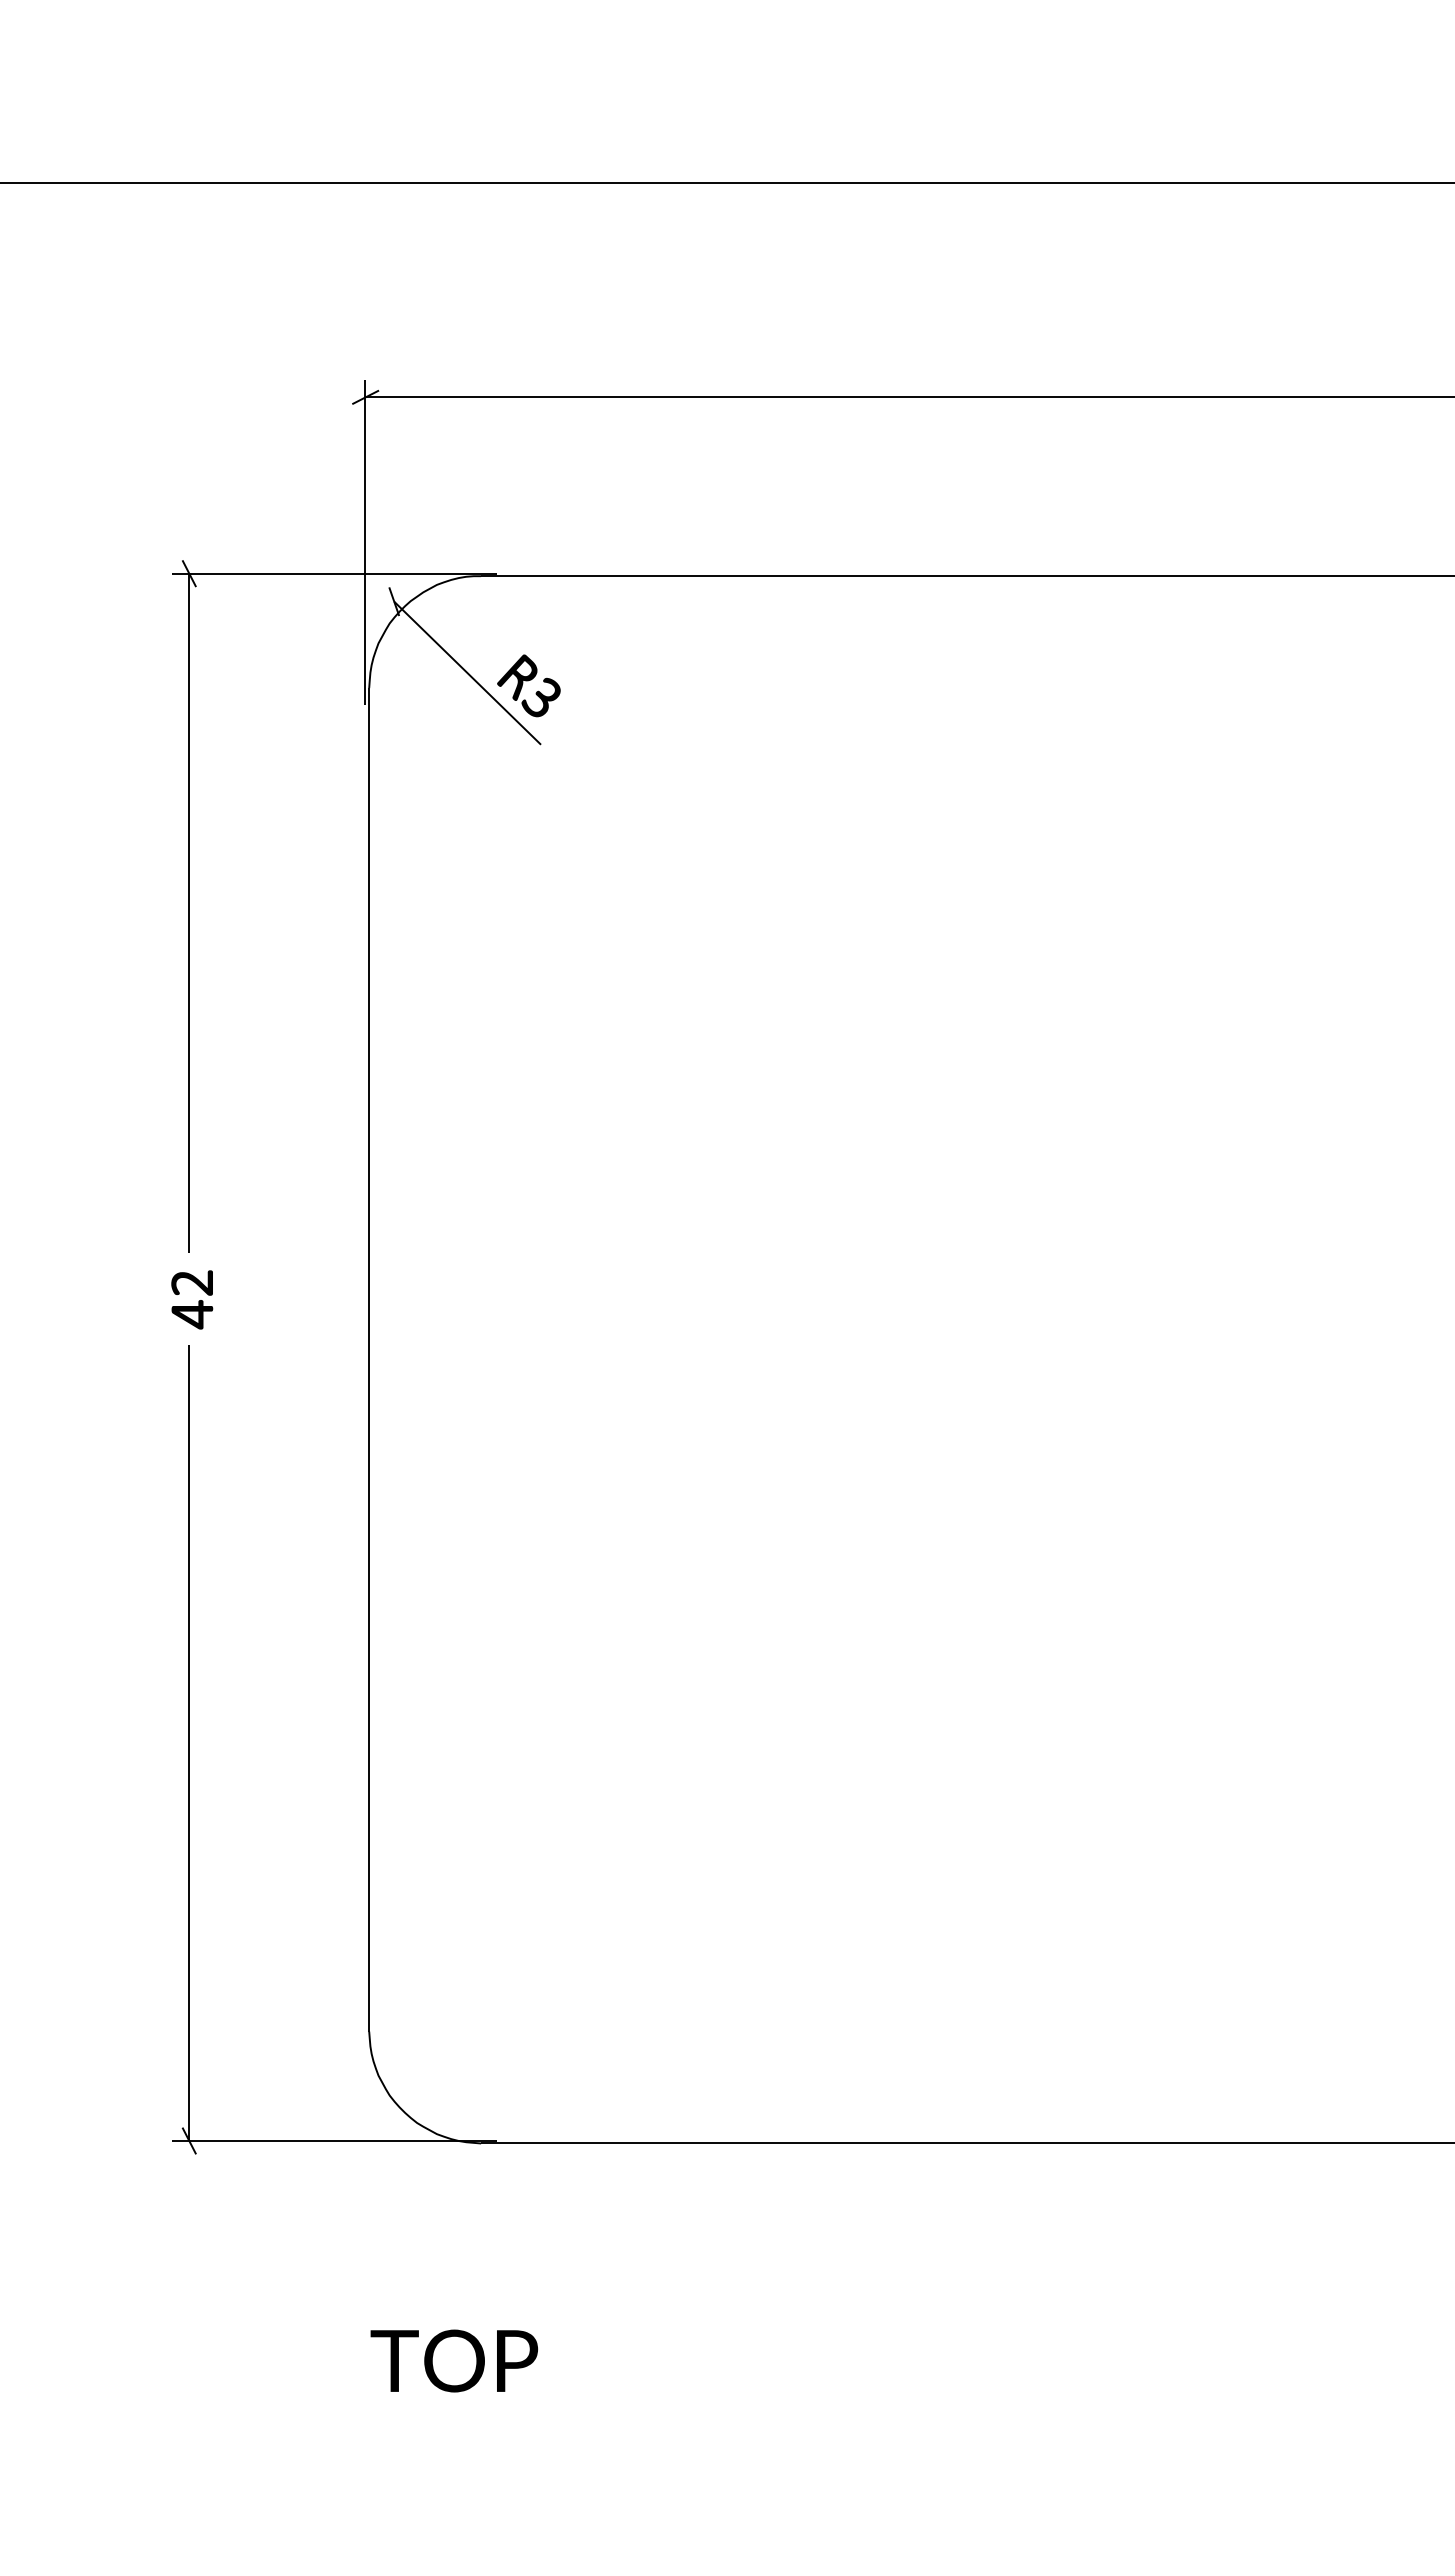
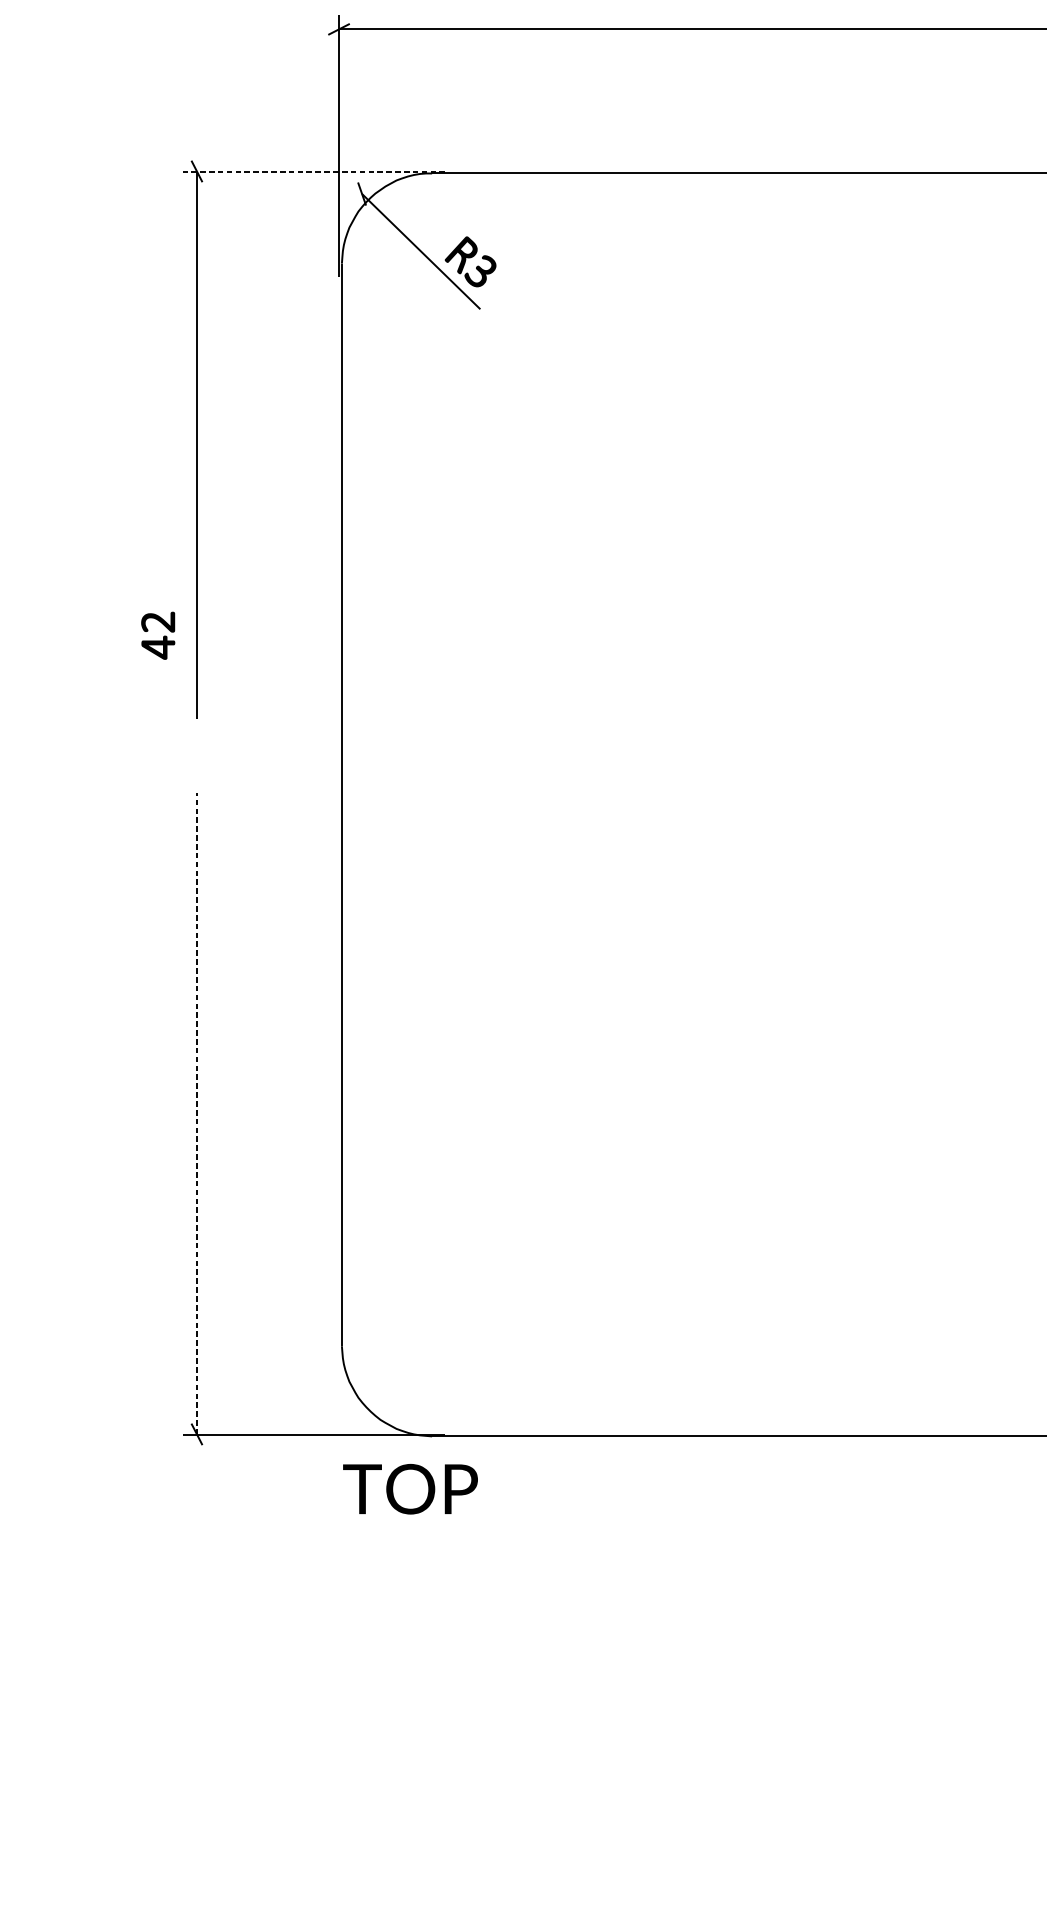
line: (334, 573) -> (313, 171), solid -> dashed
part: (198, 1301) -> (163, 637), moved
line: (189, 1742) -> (197, 1113), solid -> dashed
text: (454, 2360) -> (410, 1488), moved

